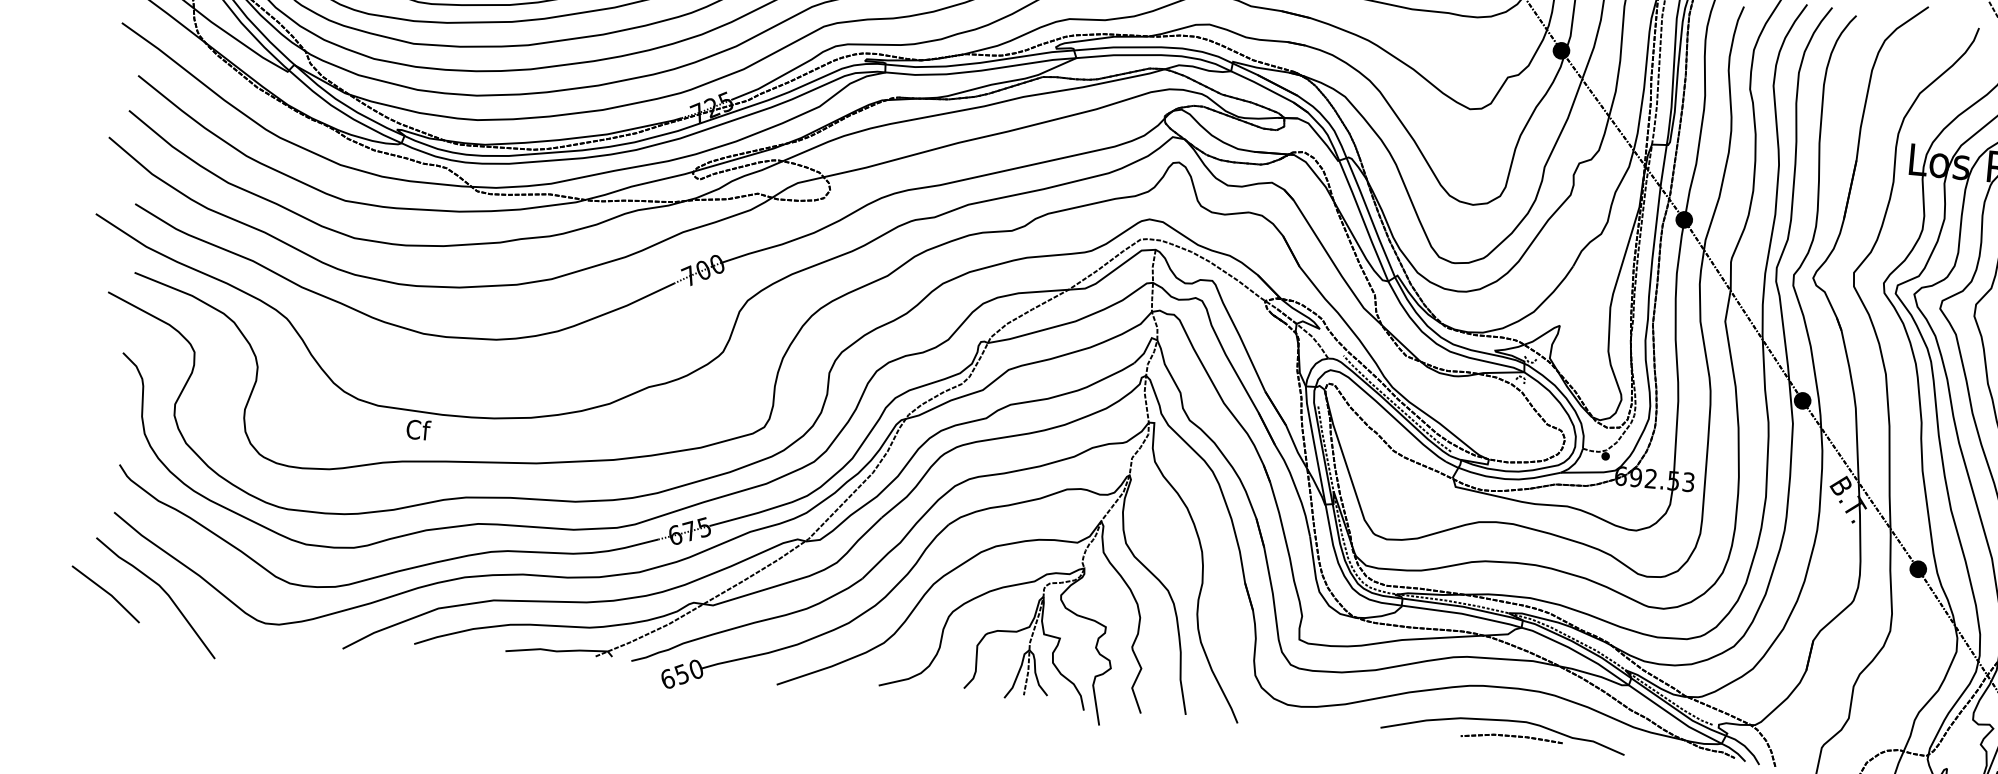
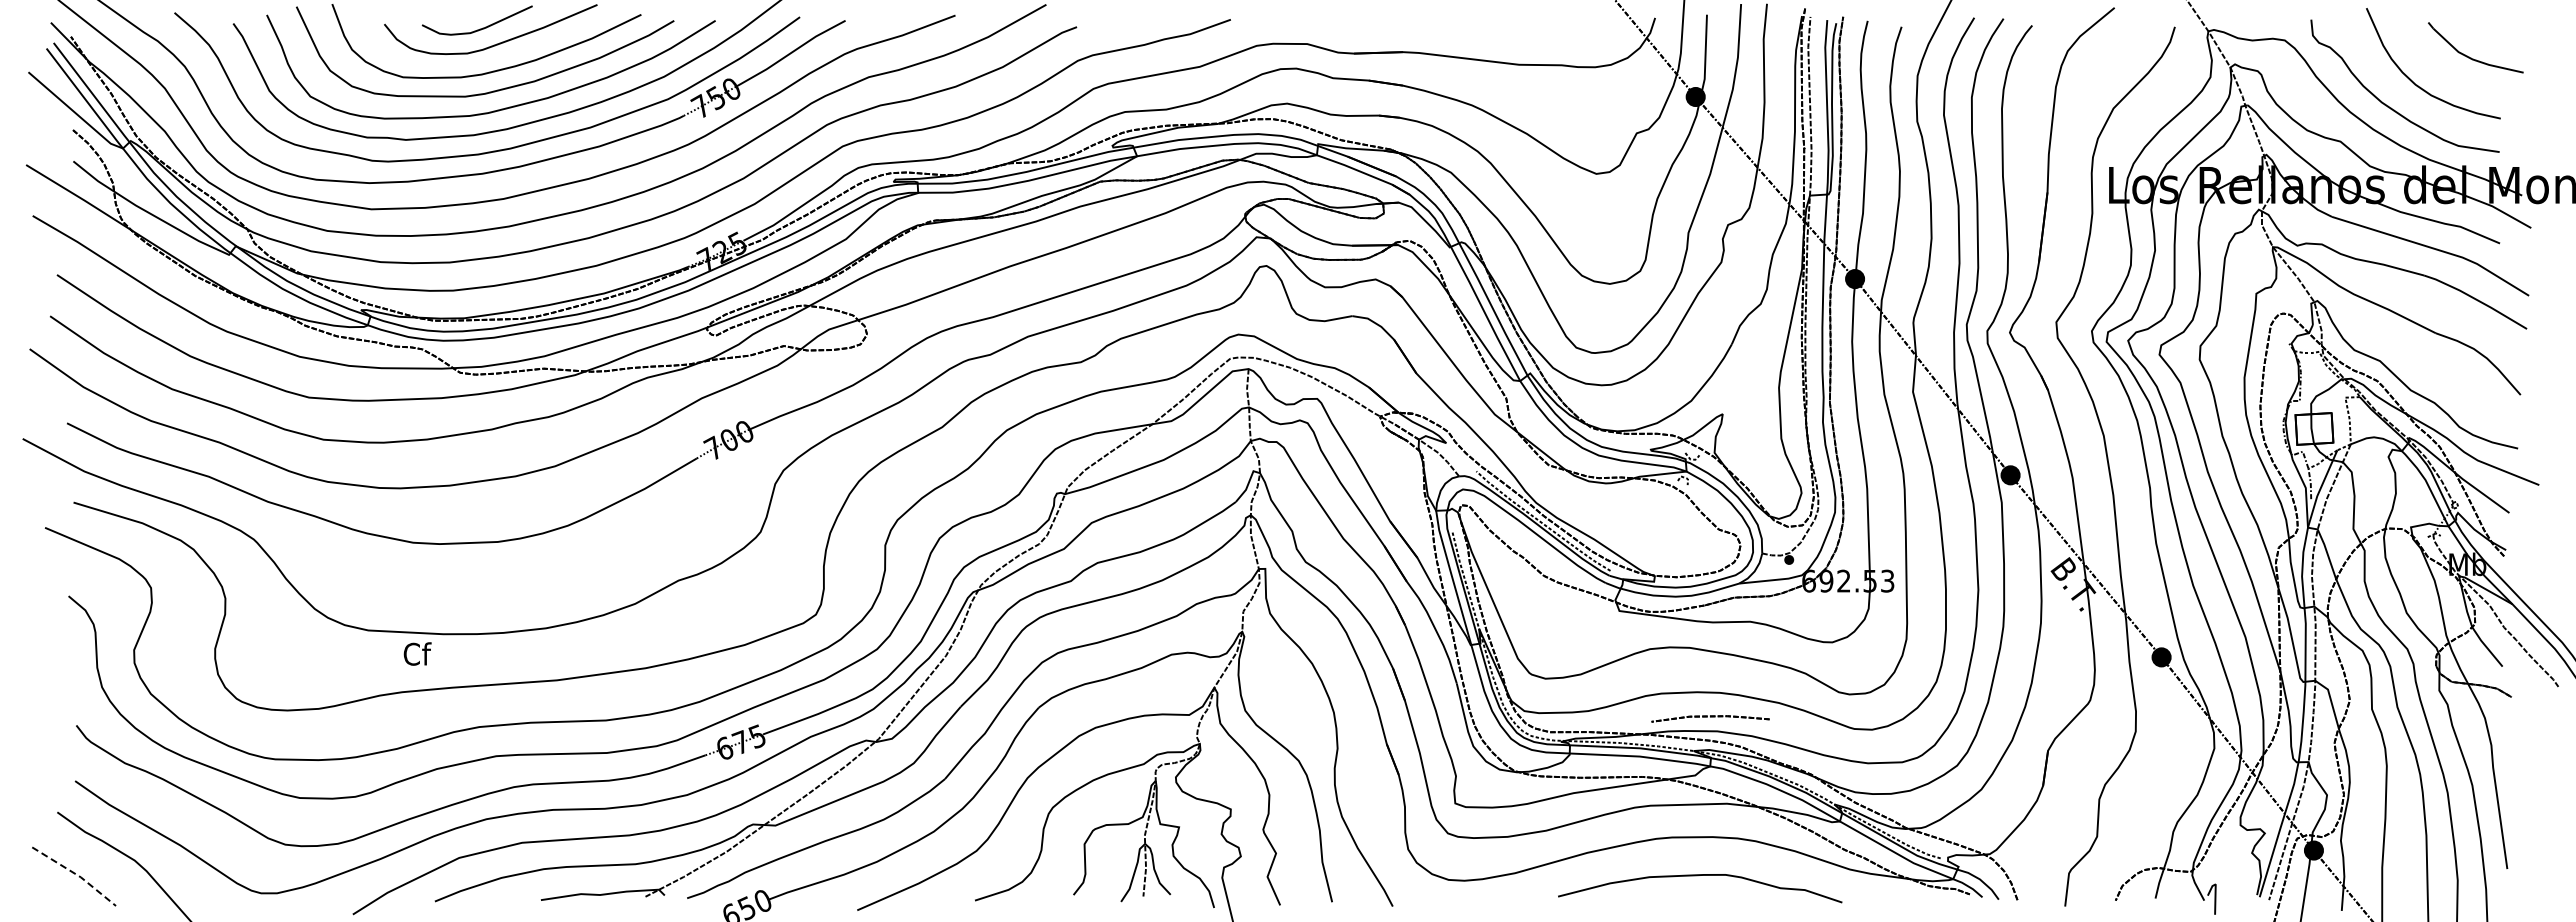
line: (108, 592) -> (76, 874), solid -> dashed
part: (1511, 737) -> (1710, 718), moved

